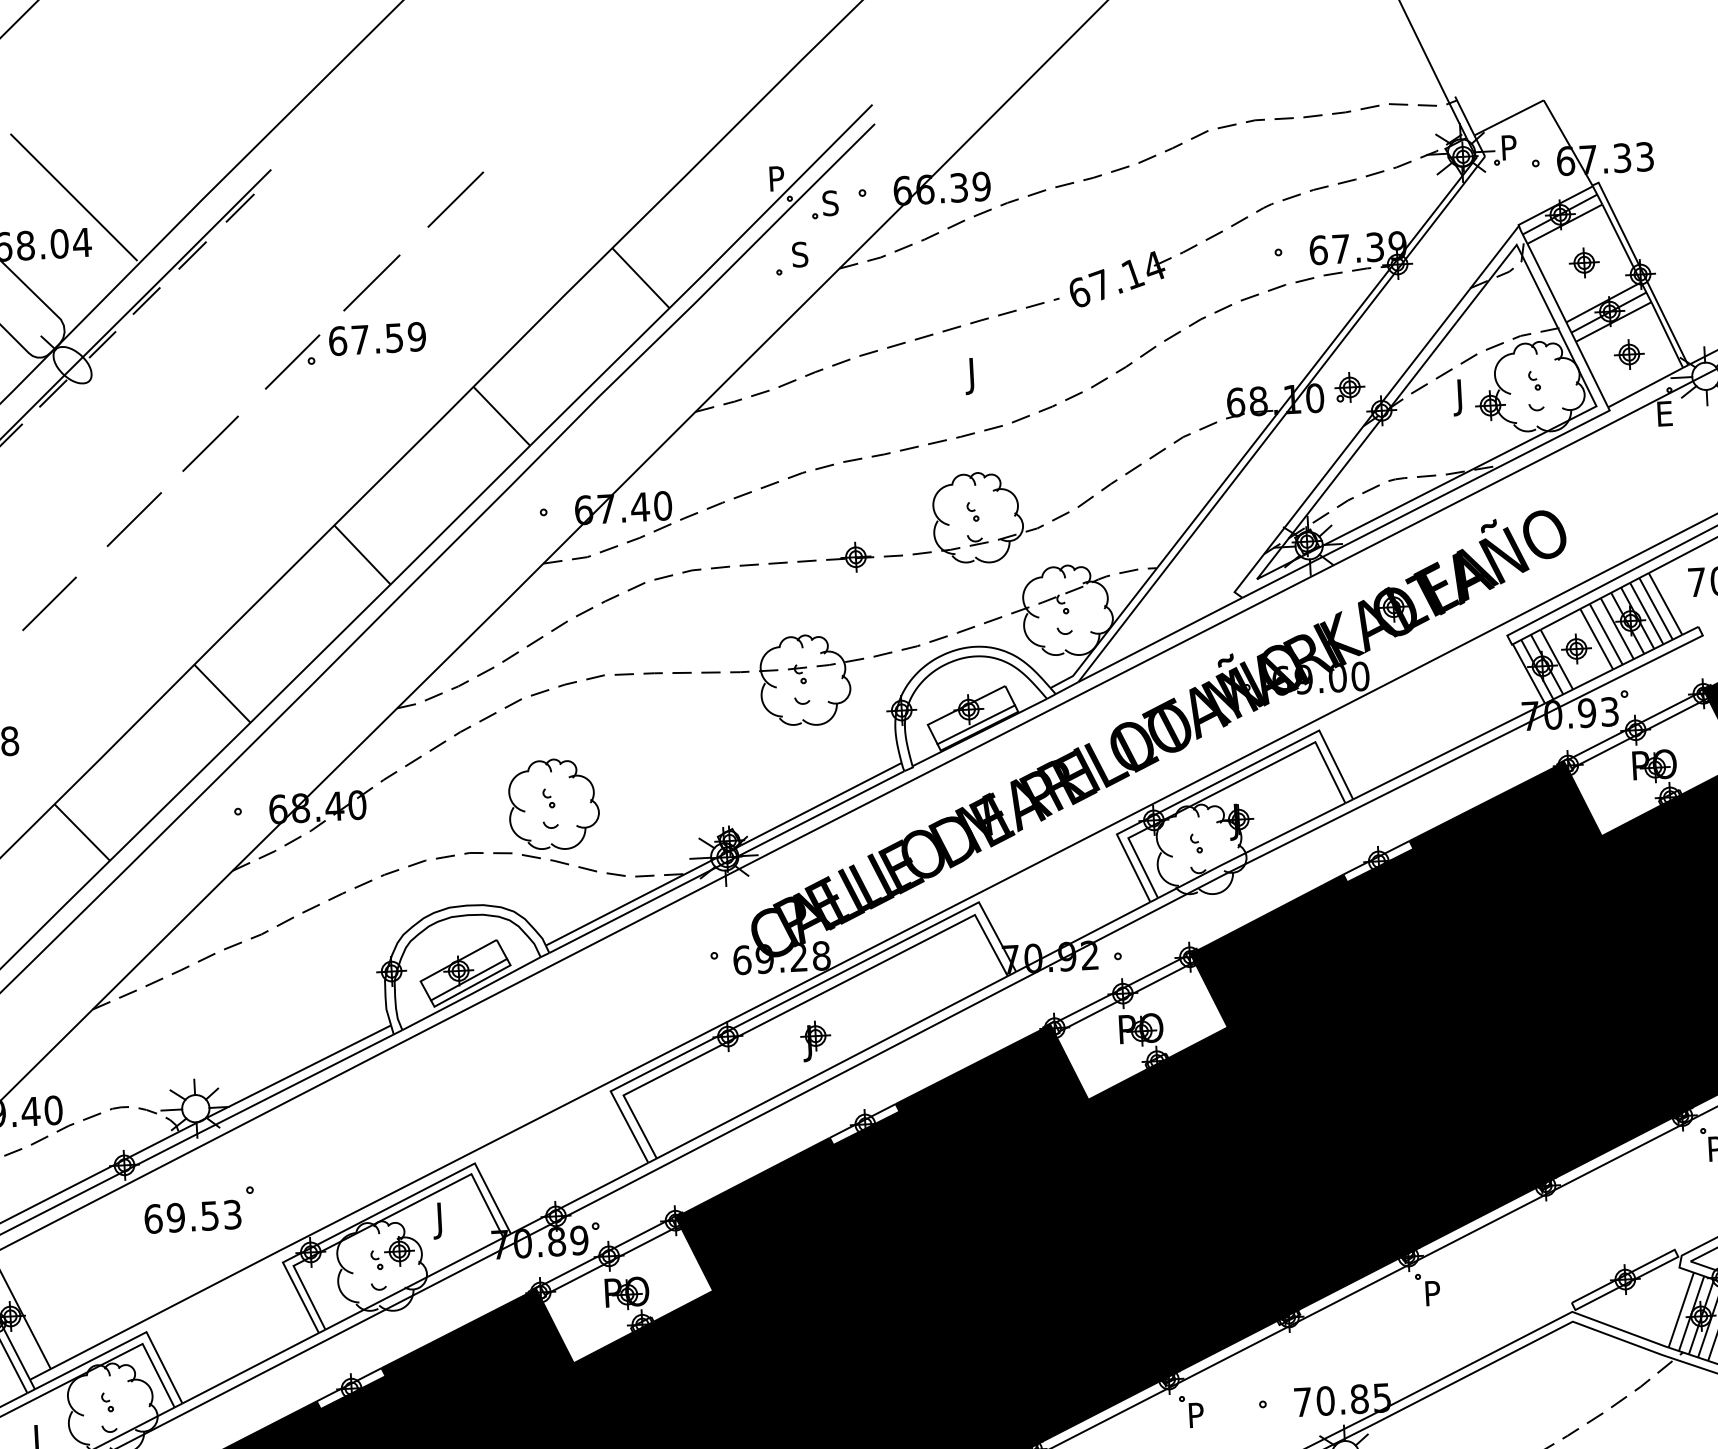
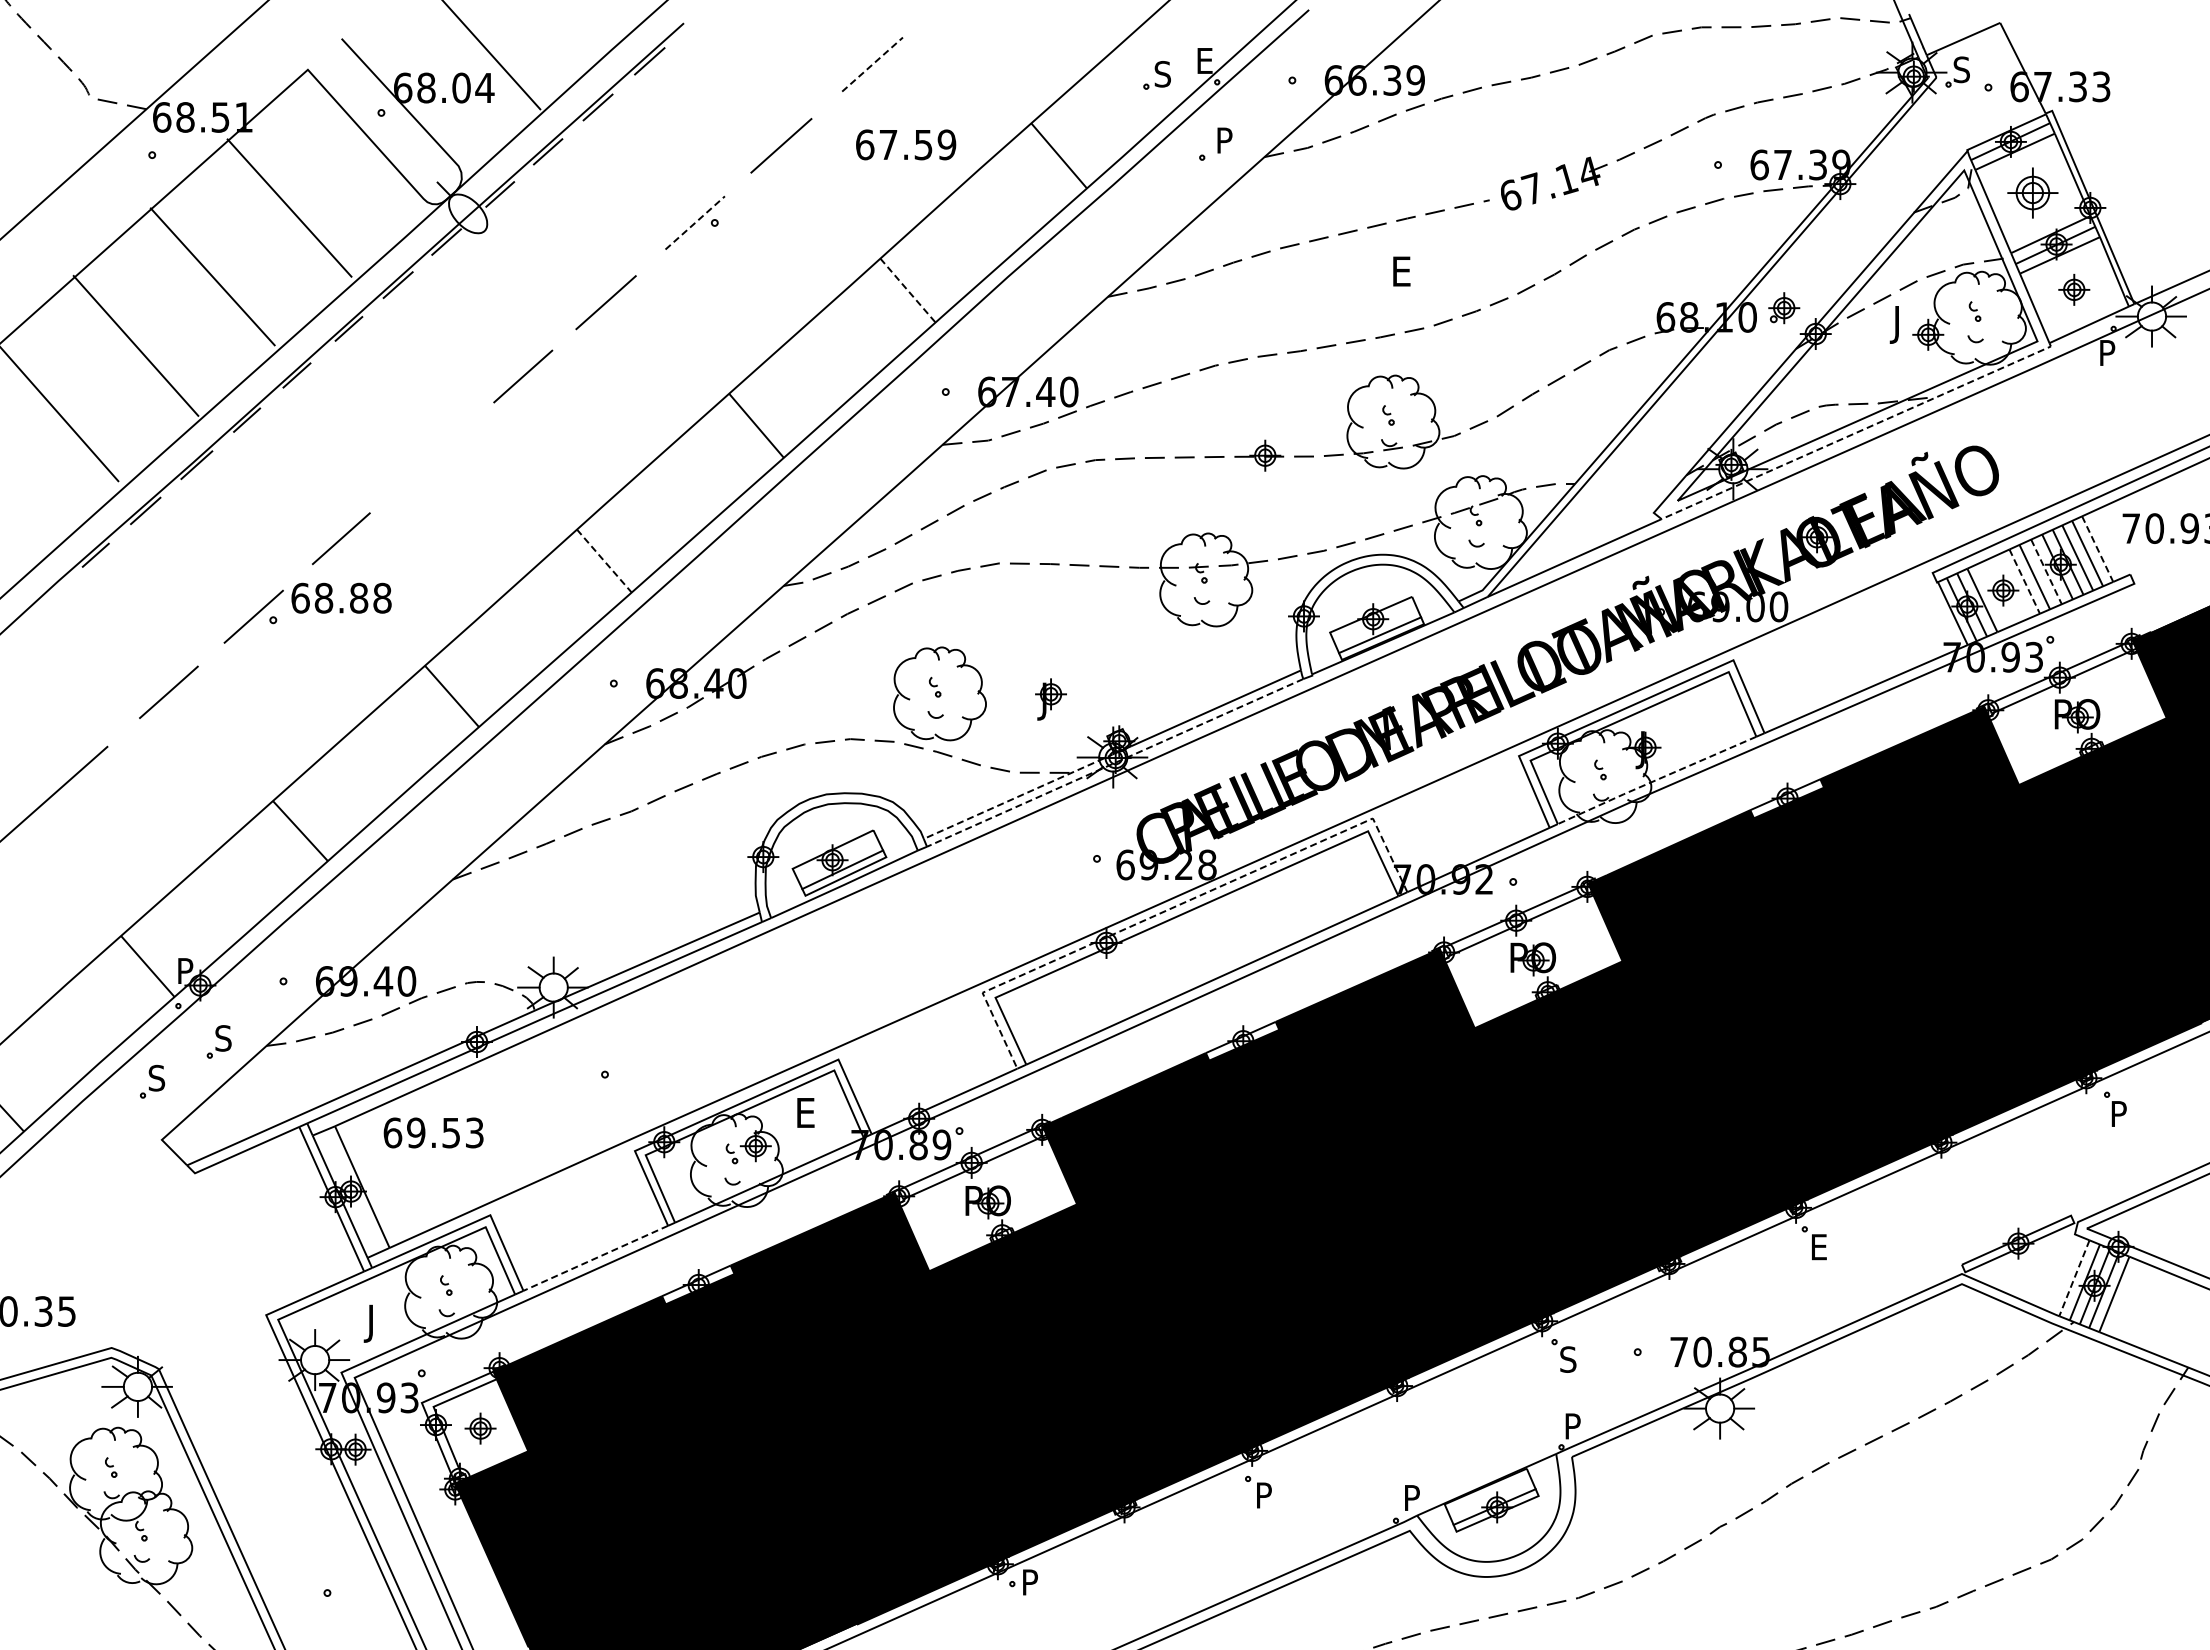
text: (1508, 147) -> (1961, 69), P -> S
text: (778, 178) -> (1206, 60), P -> E
line: (455, 199) -> (872, 64), solid -> dashed
part: (824, 204) -> (1156, 75), moved
text: (799, 254) -> (1224, 140), S -> P
part: (1583, 262) -> (2032, 192), size x1.6
text: (377, 338) -> (906, 144), moved
line: (292, 361) -> (695, 222), solid -> dashed
text: (975, 376) -> (1398, 275), J -> E
text: (1666, 413) -> (2109, 352), E -> P
line: (501, 416) -> (907, 290), solid -> dashed
line: (1428, 503) -> (1858, 432), solid -> dashed
line: (49, 603) -> (430, 458), removed
line: (1665, 603) -> (2097, 548), solid -> dashed
line: (1617, 628) -> (2046, 571), solid -> dashed
line: (1596, 639) -> (2024, 581), solid -> dashed
line: (222, 694) -> (604, 561), solid -> dashed
line: (1250, 850) -> (1655, 780), solid -> dashed
line: (727, 861) -> (1115, 762), solid -> dashed
line: (636, 899) -> (1019, 796), solid -> dashed
line: (793, 997) -> (1176, 906), solid -> dashed
part: (815, 1041) -> (1050, 699), moved
text: (192, 1216) -> (433, 1132), moved
text: (443, 1220) -> (802, 1116), J -> E
text: (1434, 1293) -> (1820, 1247), P -> E
line: (1681, 1310) -> (2074, 1278), solid -> dashed
line: (250, 1368) -> (595, 1258), solid -> dashed
text: (1196, 1415) -> (1568, 1359), P -> S

